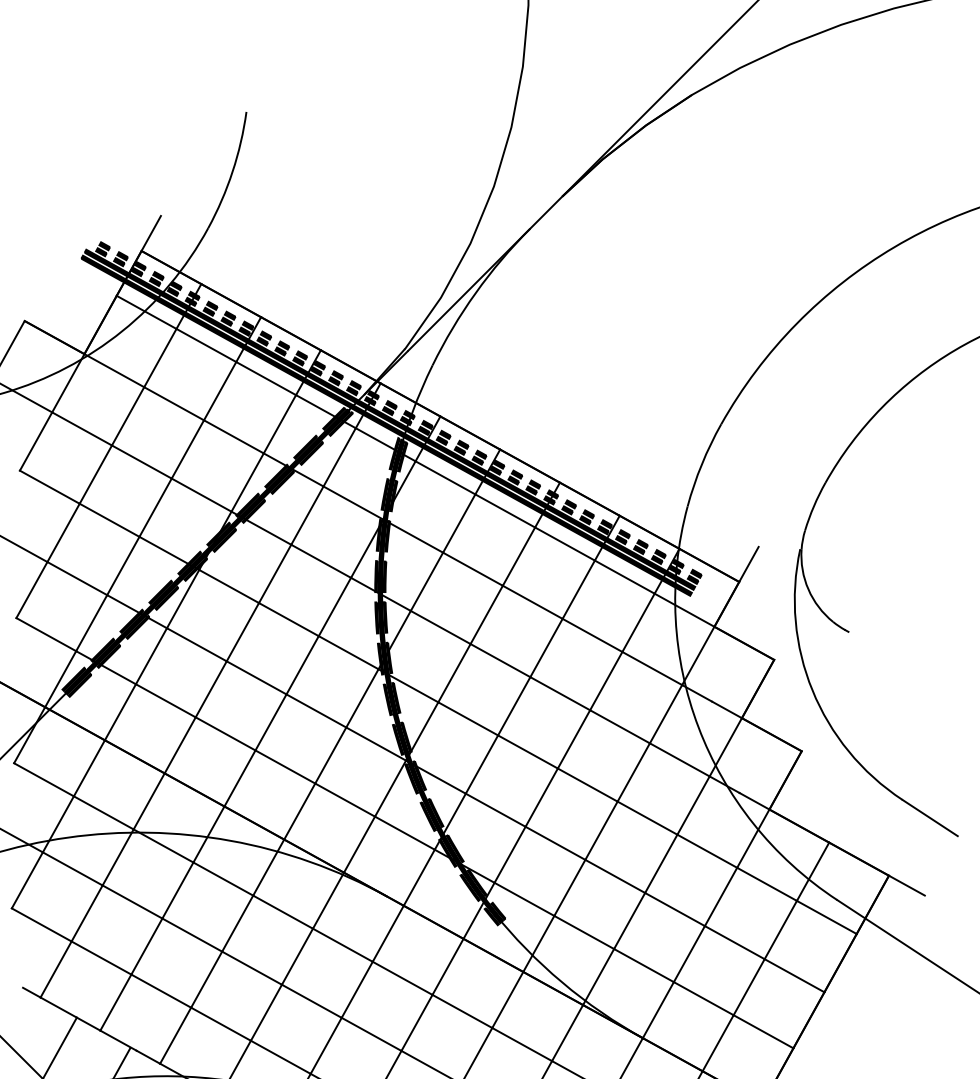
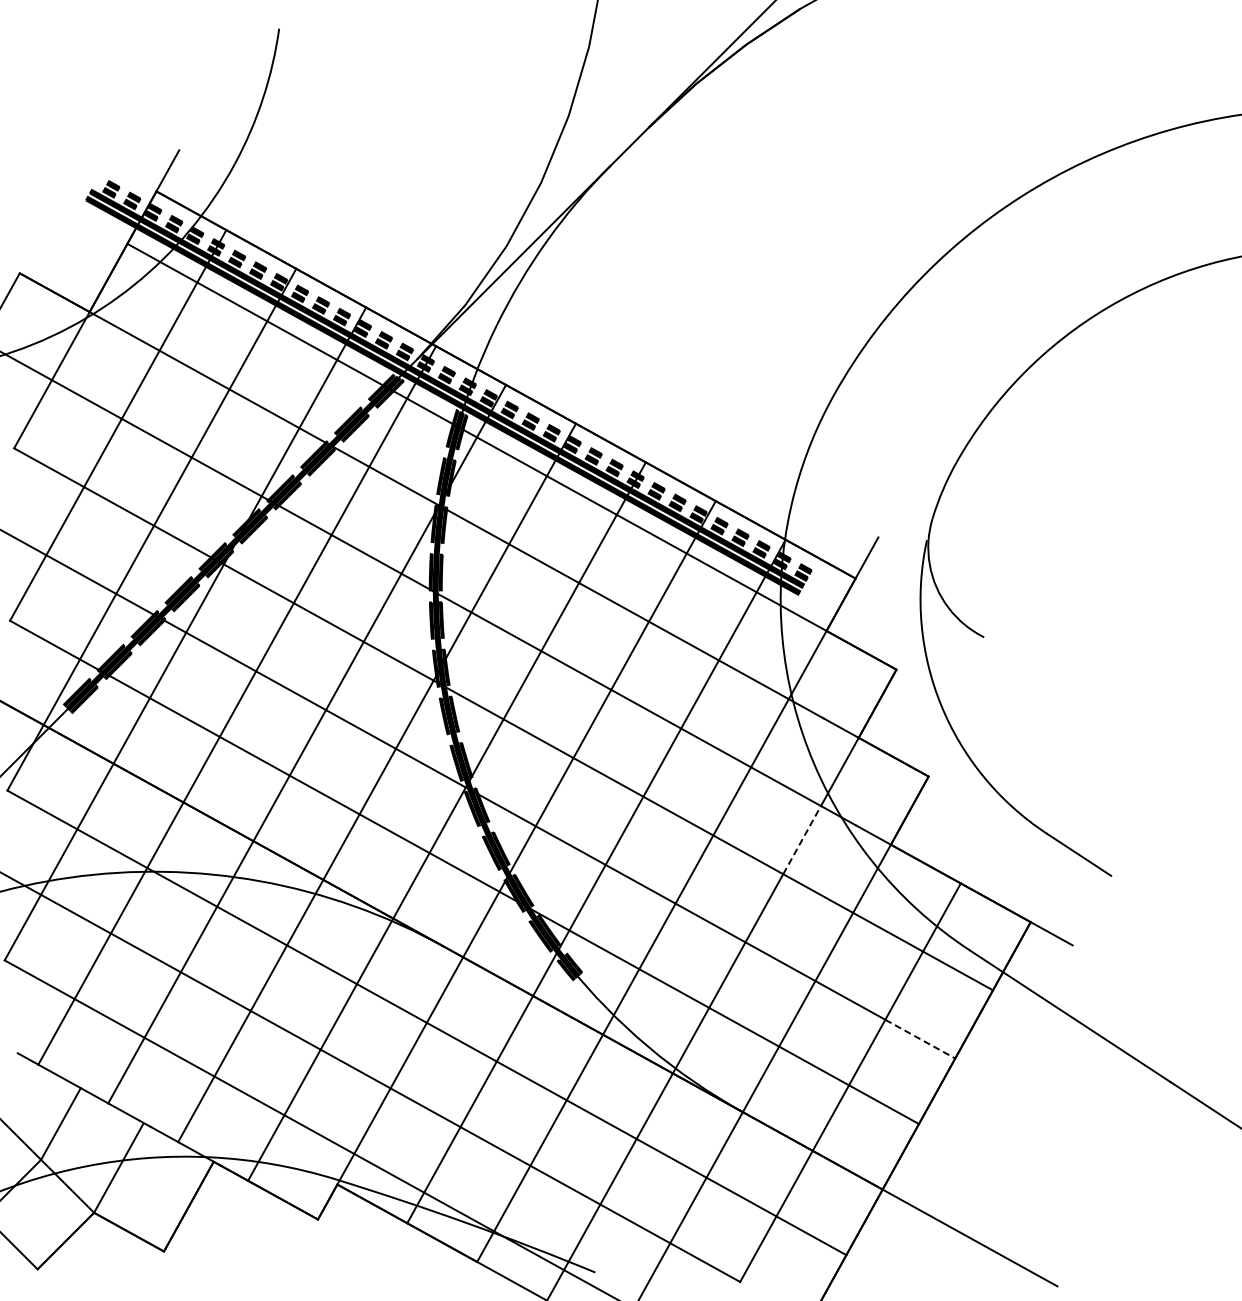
line: (693, 805) -> (802, 840), solid -> dashed
line: (794, 976) -> (920, 1039), solid -> dashed

